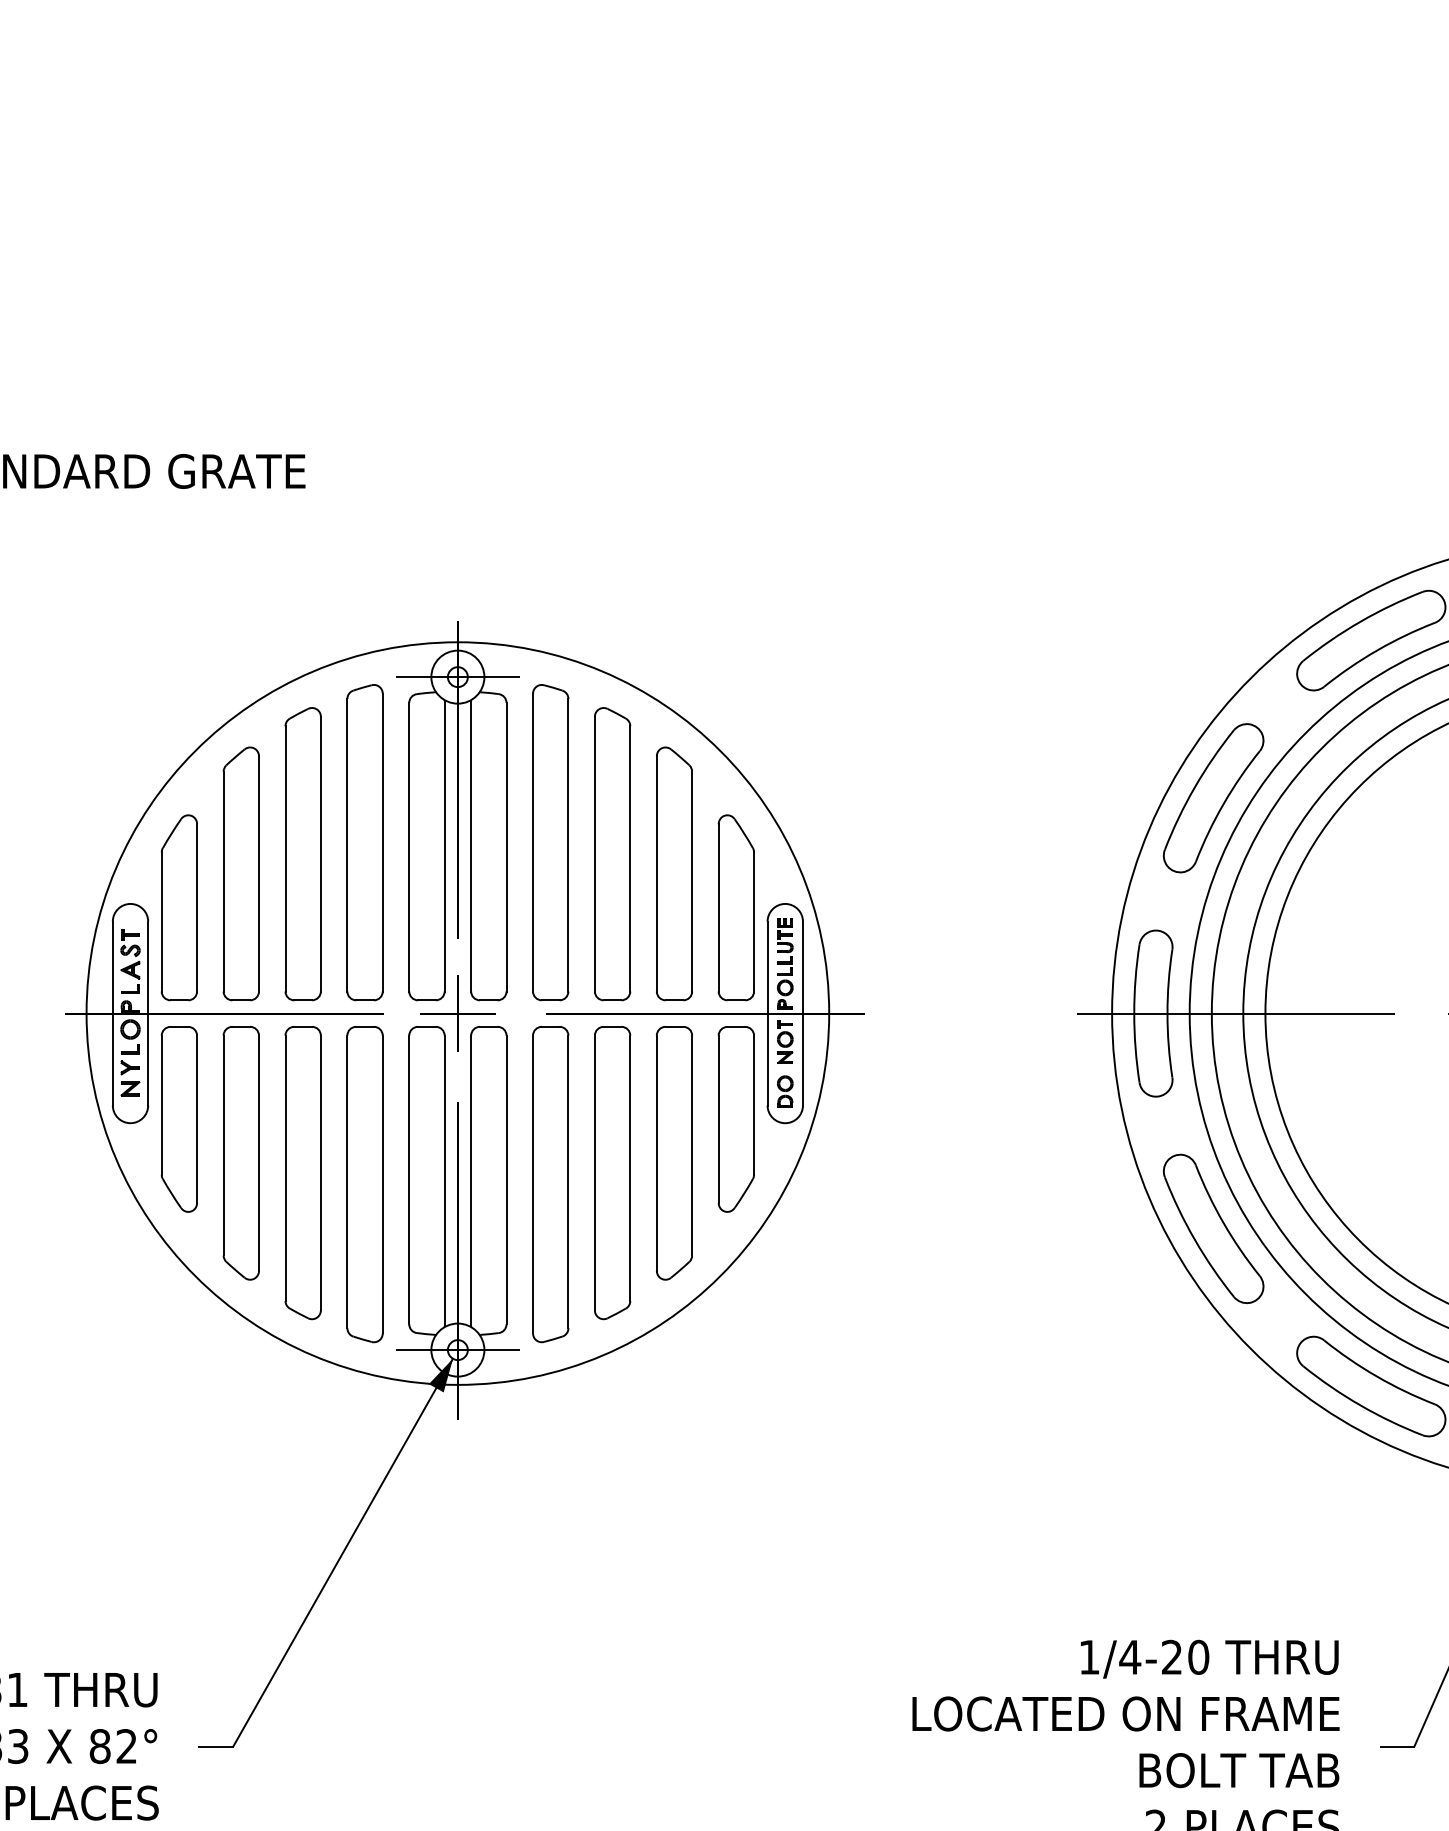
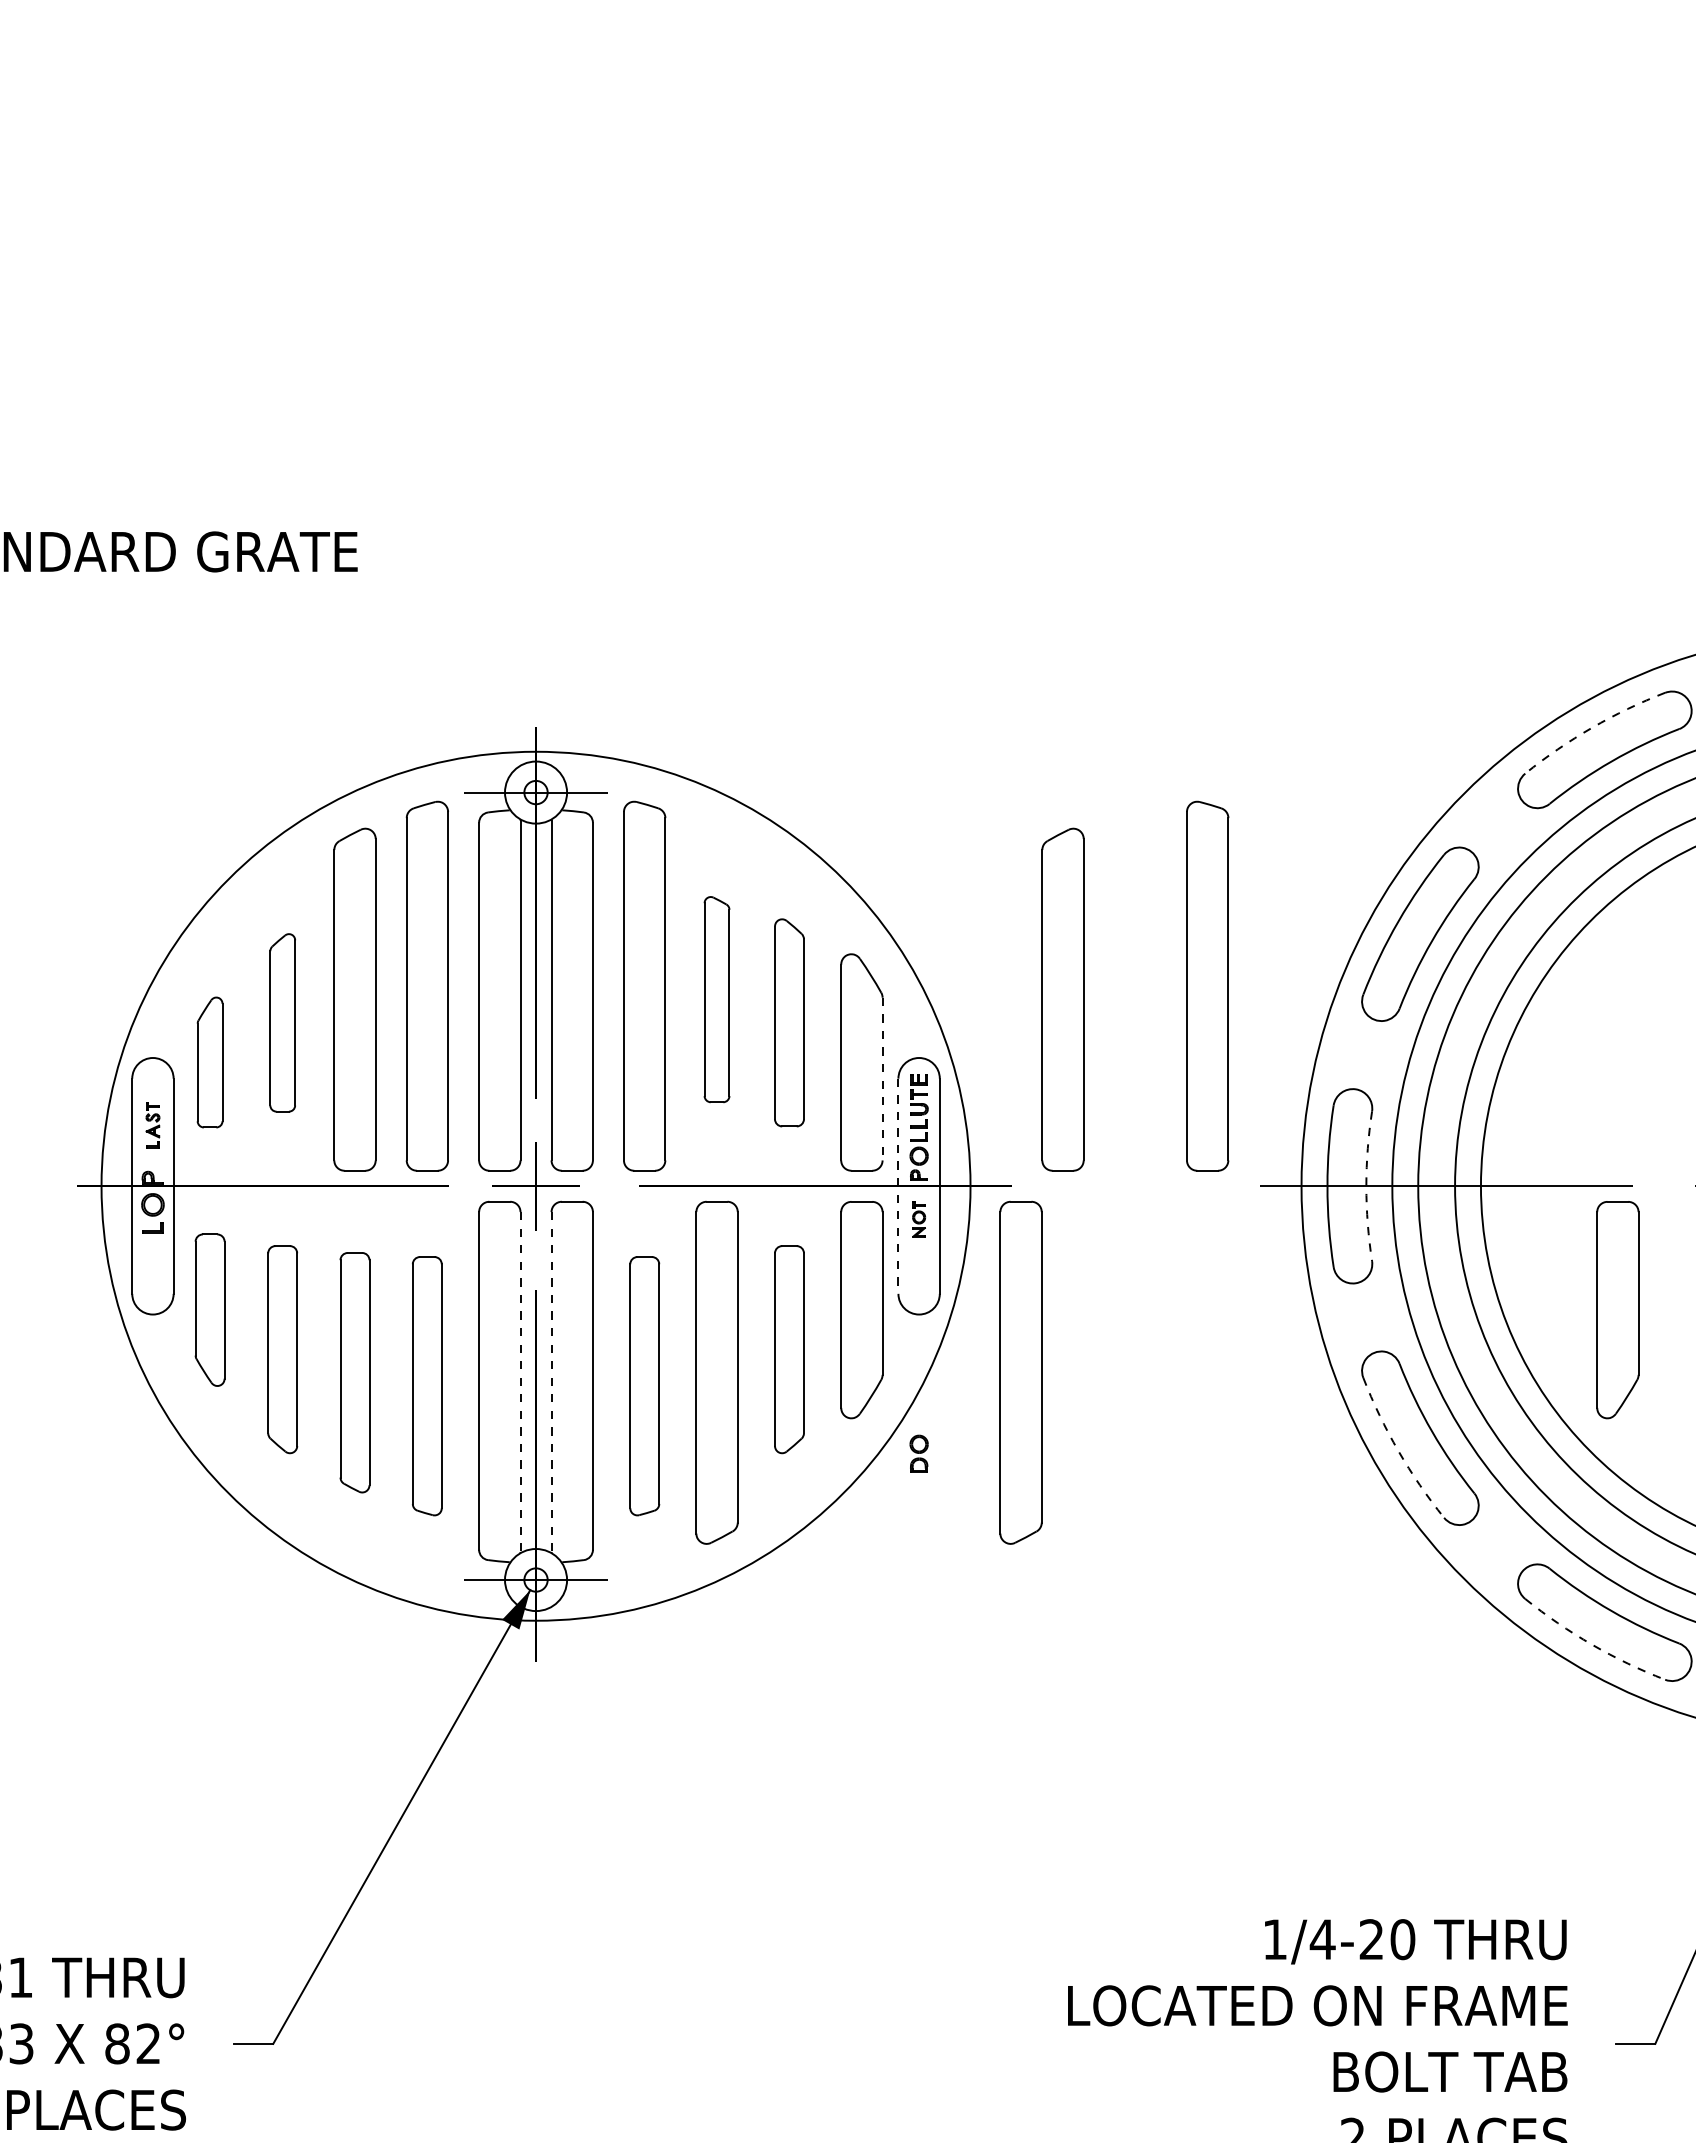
arc: (1360, 621) -> (1592, 727), solid -> dashed
part: (1031, 842) -> (1207, 985), added
part: (612, 853) -> (716, 999), size x0.6
part: (907, 853) -> (1062, 999), added
part: (241, 873) -> (282, 1022), size x0.6
part: (674, 873) -> (789, 1022), size x0.7
part: (178, 907) -> (209, 1062), size x0.6
line: (753, 922) -> (882, 1079), solid -> dashed
part: (130, 961) -> (152, 1125), size x0.6
line: (767, 1013) -> (898, 1186), solid -> dashed
arc: (1167, 1013) -> (1366, 1186), solid -> dashed
part: (784, 1041) -> (918, 1219), size x0.7
part: (130, 1077) -> (152, 1261), removed
part: (784, 1091) -> (918, 1453), moved
part: (178, 1119) -> (209, 1310), size x0.7
part: (1382, 1119) -> (1617, 1310), added
part: (241, 1153) -> (282, 1349), size x0.7
part: (674, 1153) -> (789, 1349), size x0.7
part: (302, 1172) -> (354, 1372), size x0.7
part: (871, 1172) -> (1020, 1372), added
line: (444, 1181) -> (520, 1382), solid -> dashed
line: (471, 1181) -> (551, 1382), solid -> dashed
part: (364, 1183) -> (426, 1385), size x0.7
part: (550, 1183) -> (644, 1385), size x0.7
arc: (1194, 1239) -> (1398, 1450), solid -> dashed
arc: (1360, 1405) -> (1592, 1644), solid -> dashed

